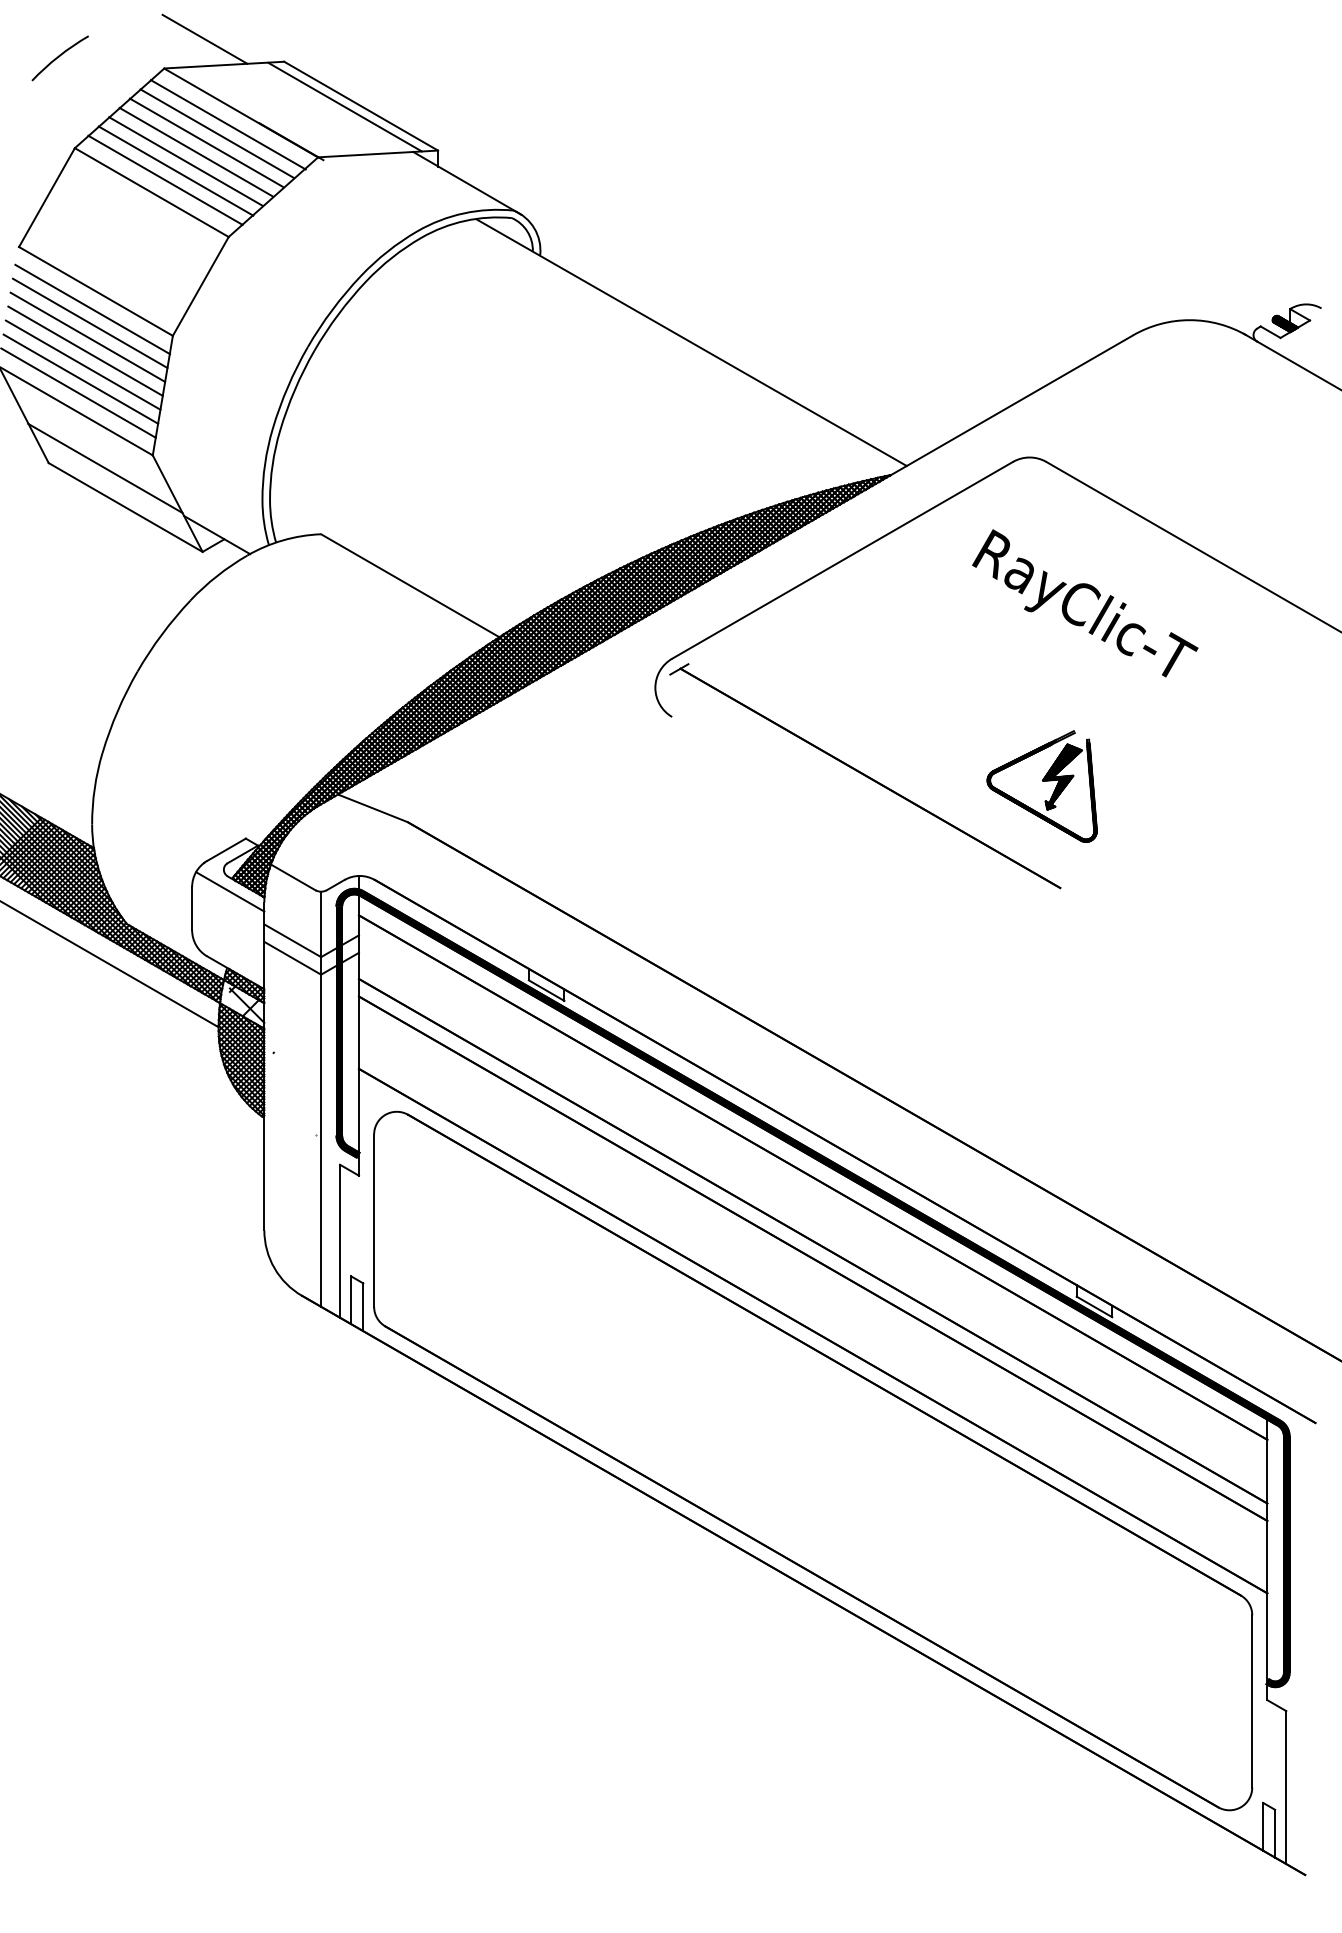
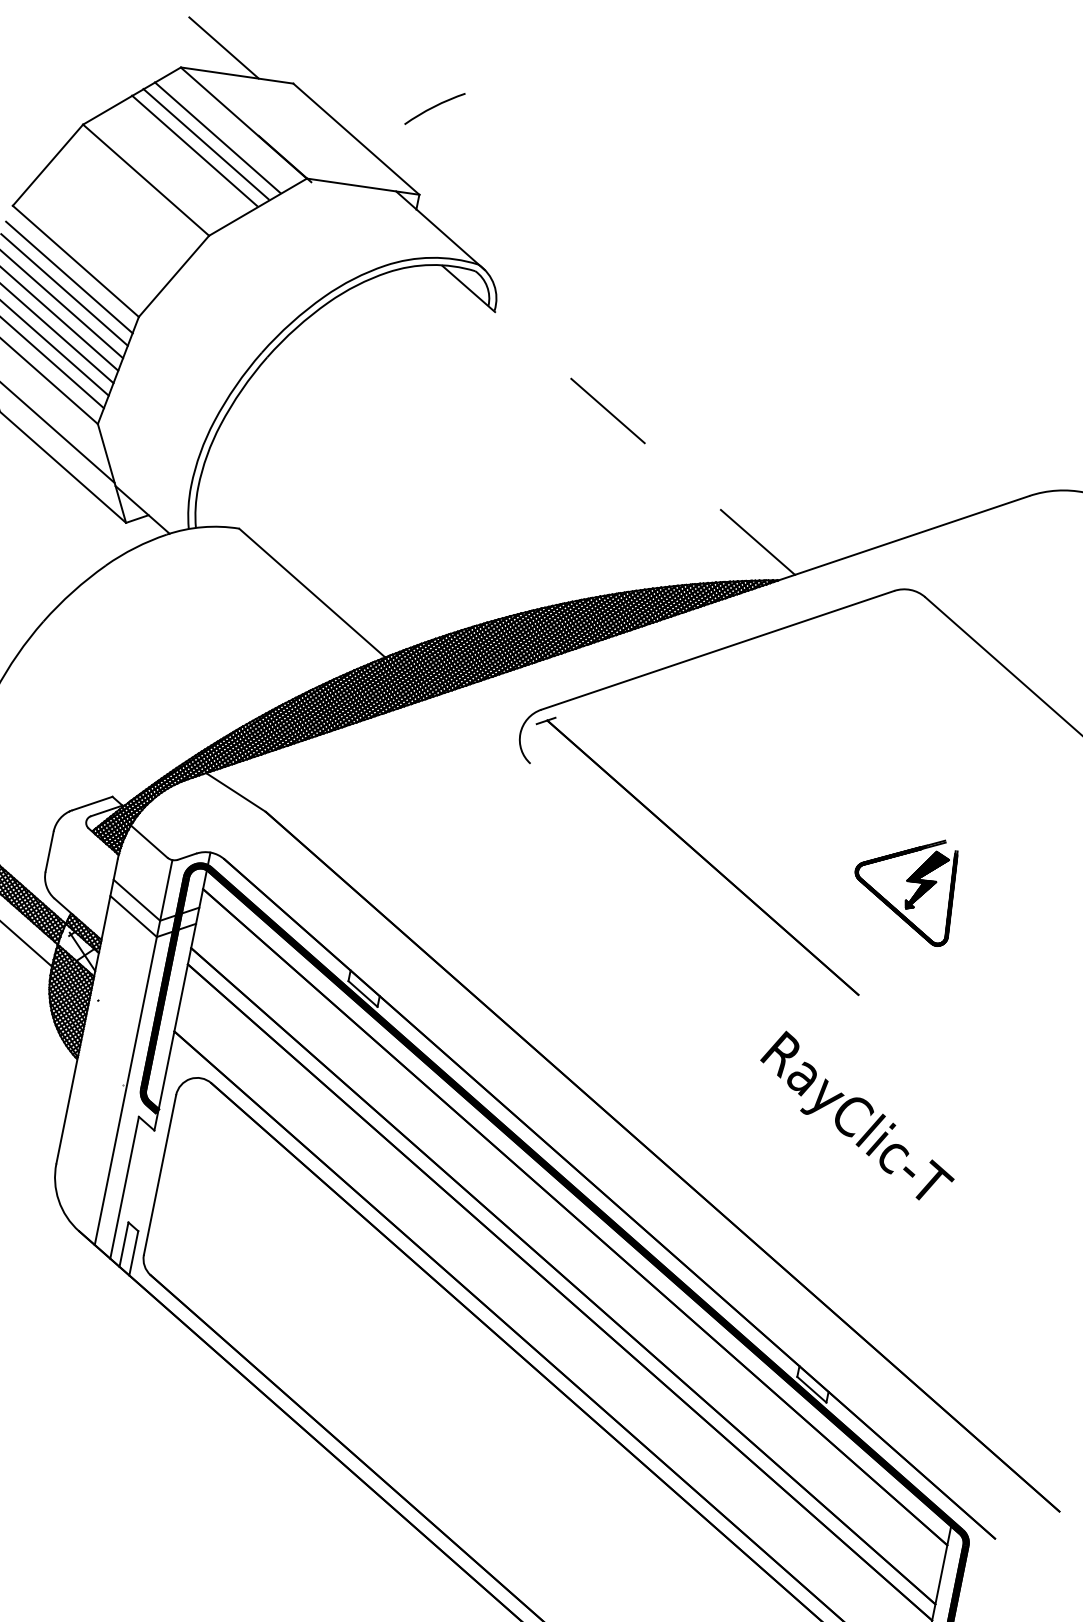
arc: (59, 57) -> (434, 107), moved
line: (344, 106) -> (340, 136), removed
line: (227, 124) -> (229, 131), removed
line: (185, 161) -> (183, 157), removed
line: (175, 170) -> (172, 164), removed
line: (165, 179) -> (161, 170), removed
line: (690, 342) -> (617, 419), solid -> dashed
text: (1085, 603) -> (858, 1116), moved
part: (1041, 786) -> (904, 885), moved
line: (230, 891) -> (88, 842), removed

